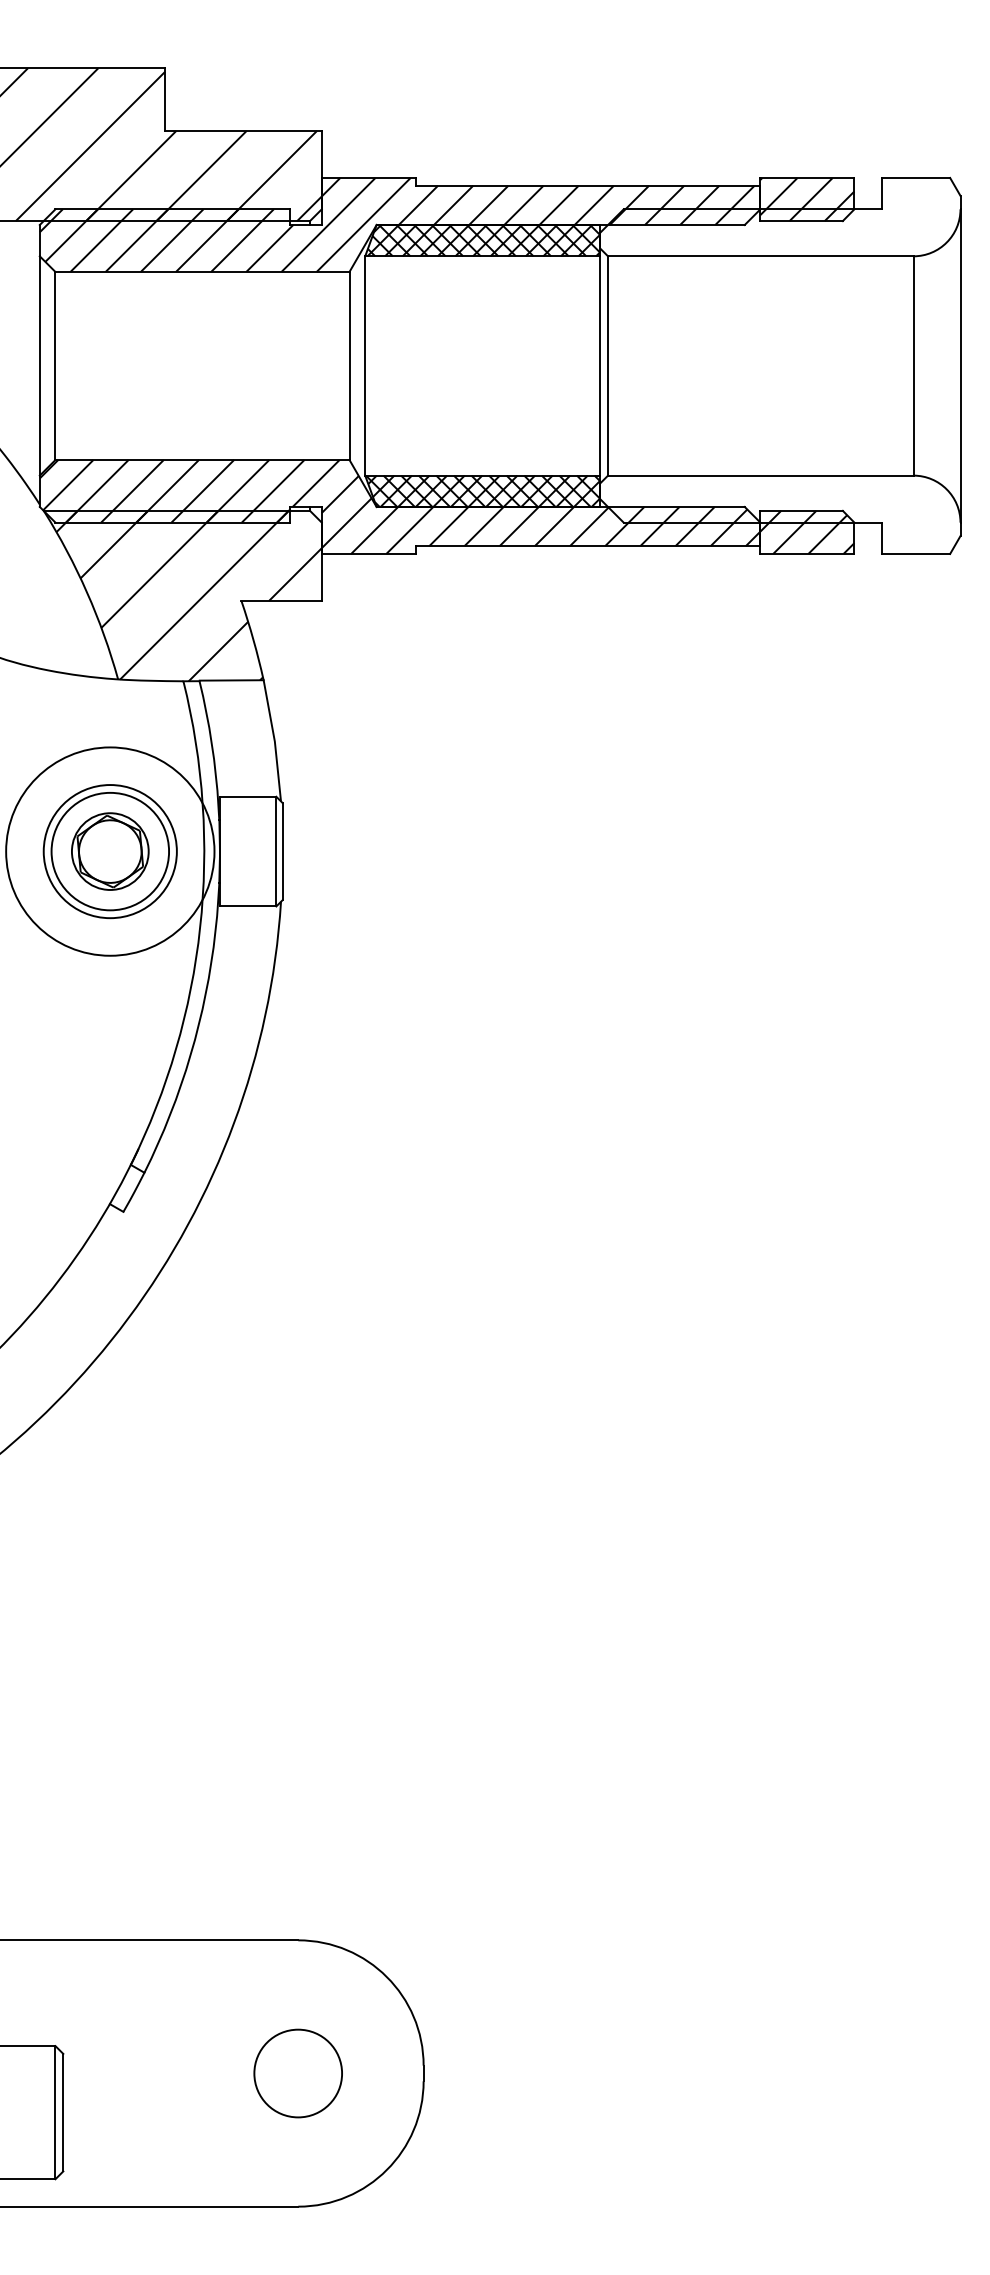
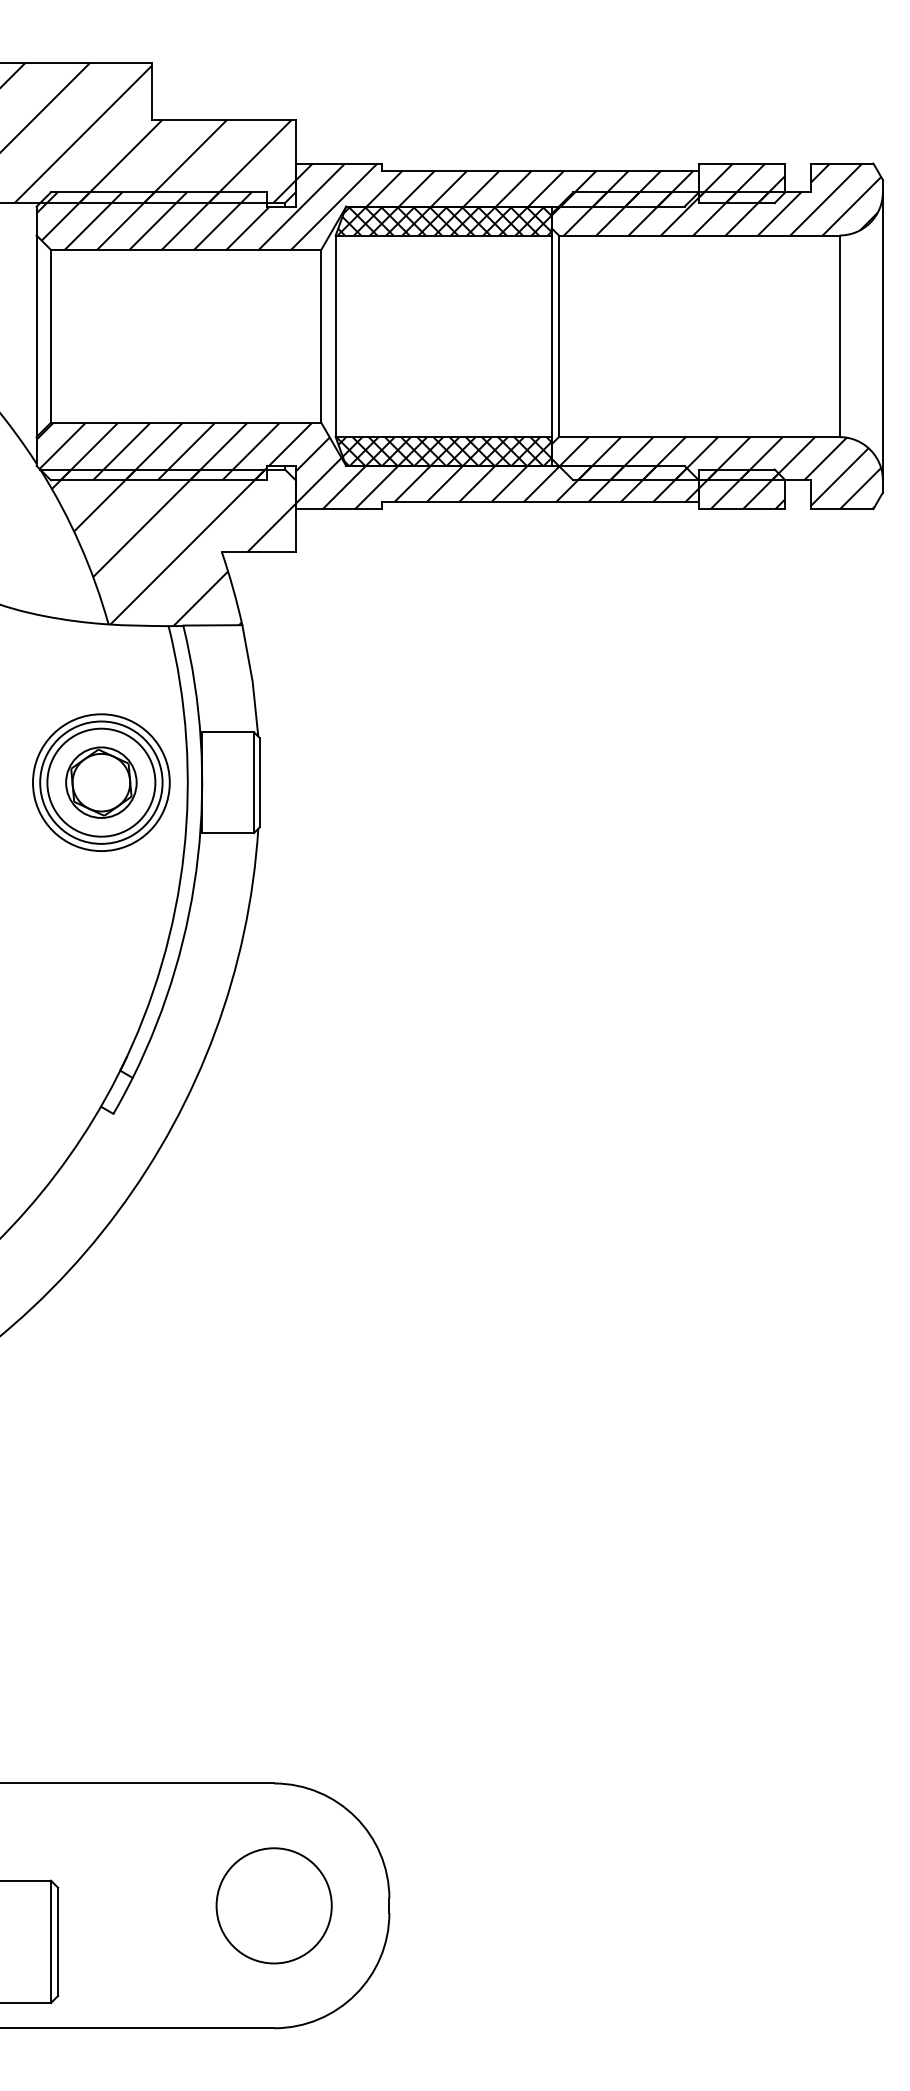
hatch: (779, 217) -> (716, 199), added
hatch: (783, 515) -> (720, 473), added
circle: (110, 851) -> (101, 782), size x0.71
circle: (297, 2073) -> (273, 1905), size x1.43

